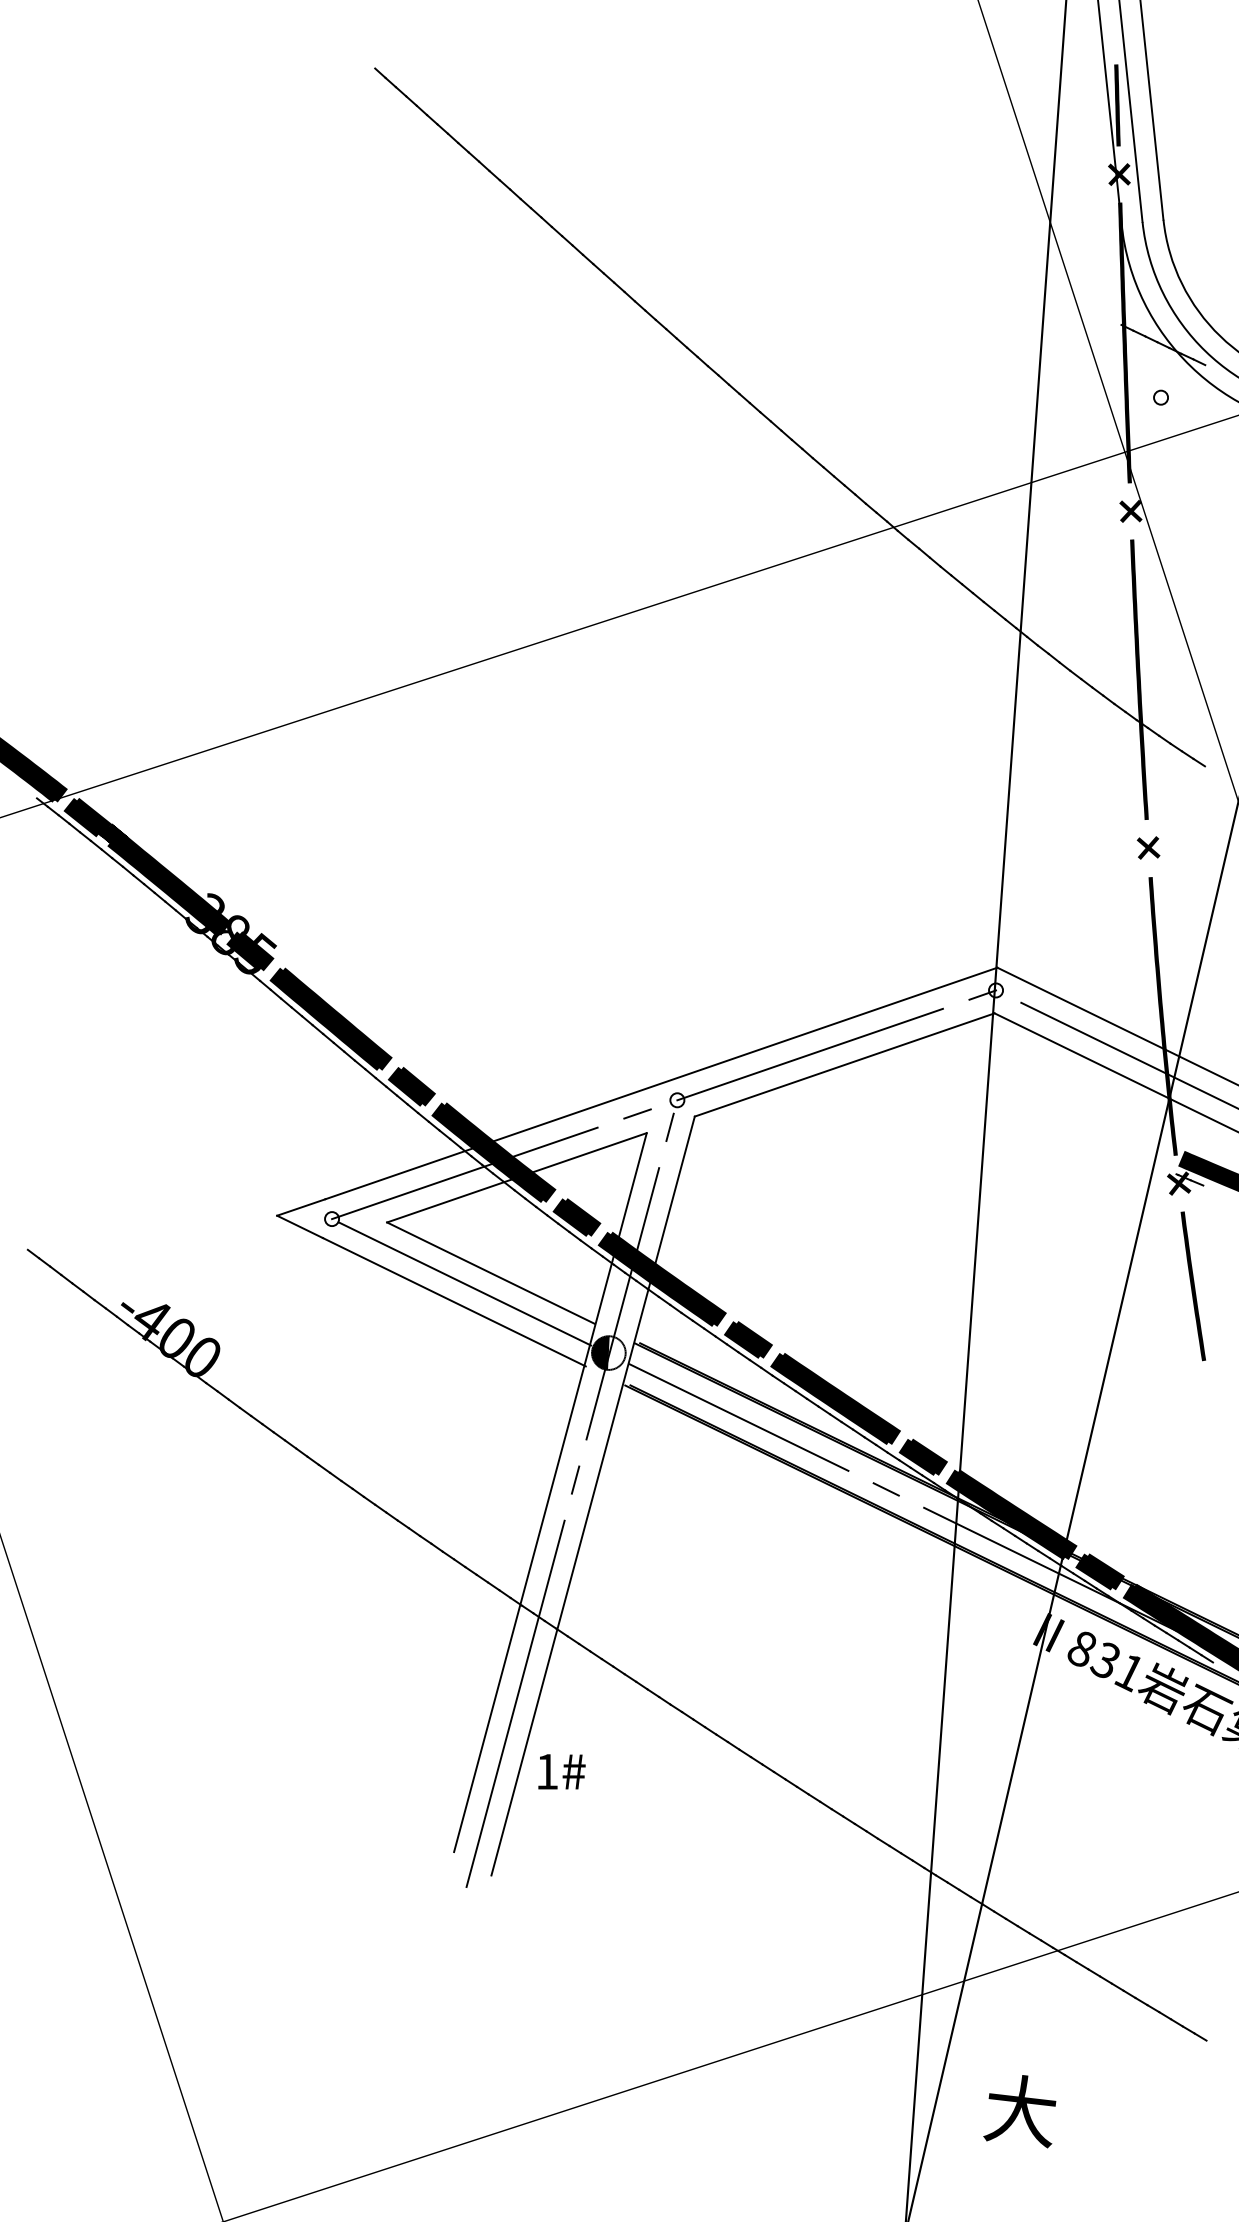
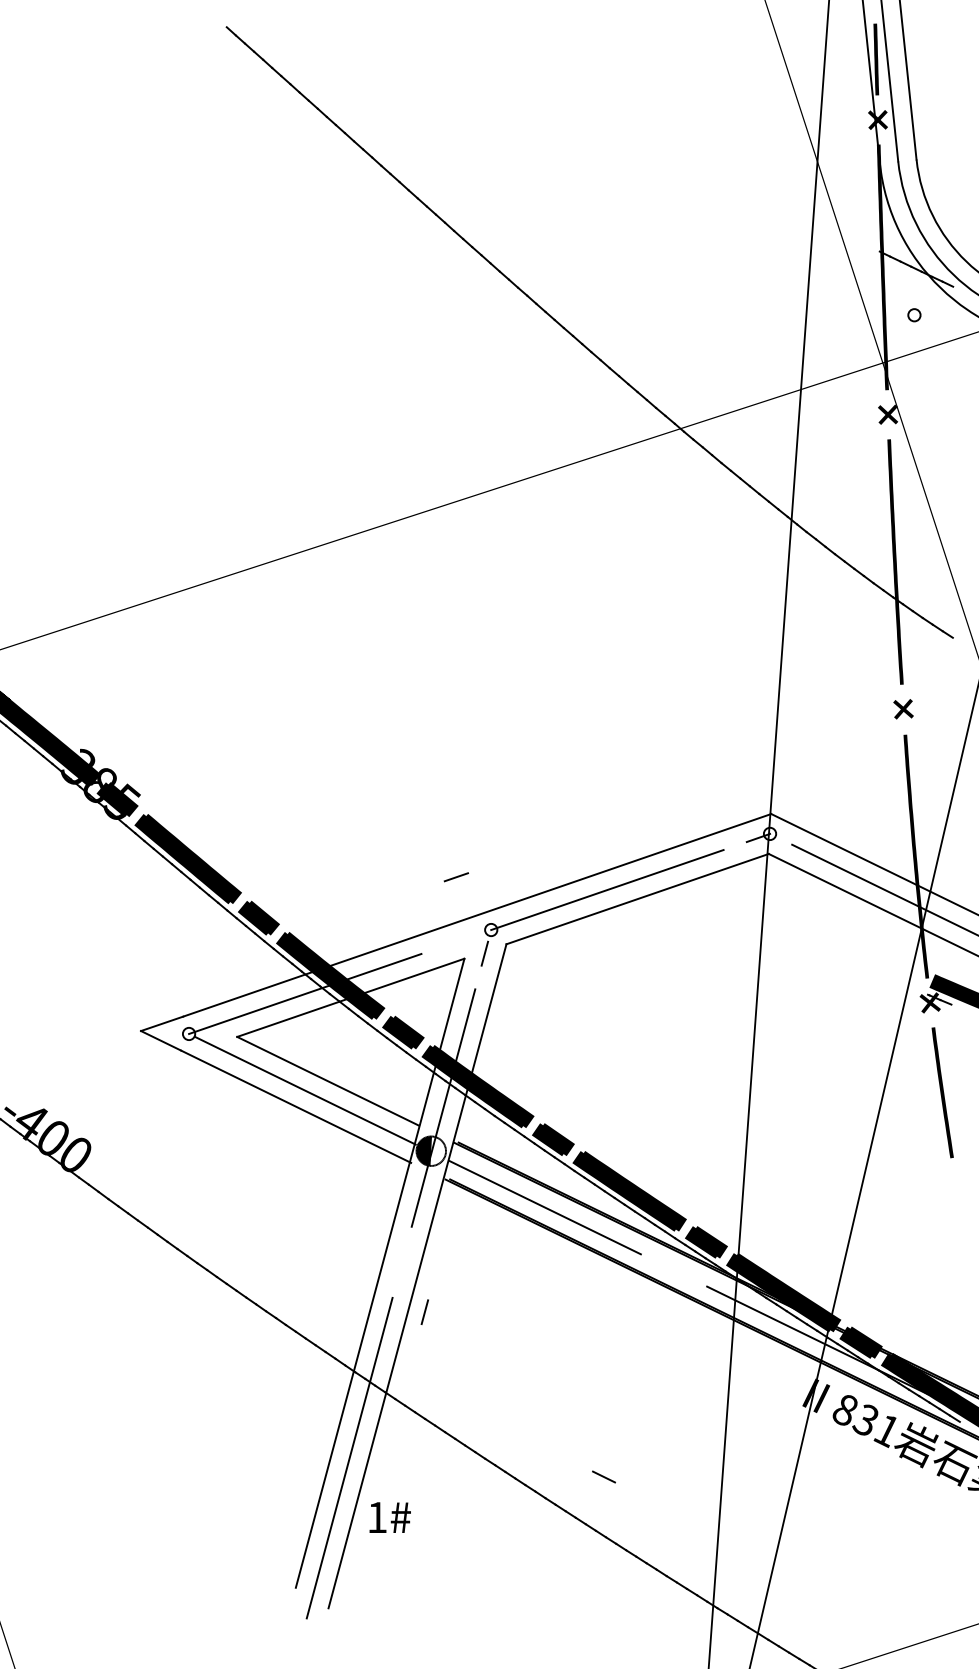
line: (637, 1113) -> (456, 876), moved
line: (575, 1479) -> (424, 1311), moved
line: (885, 1489) -> (603, 1477), moved

